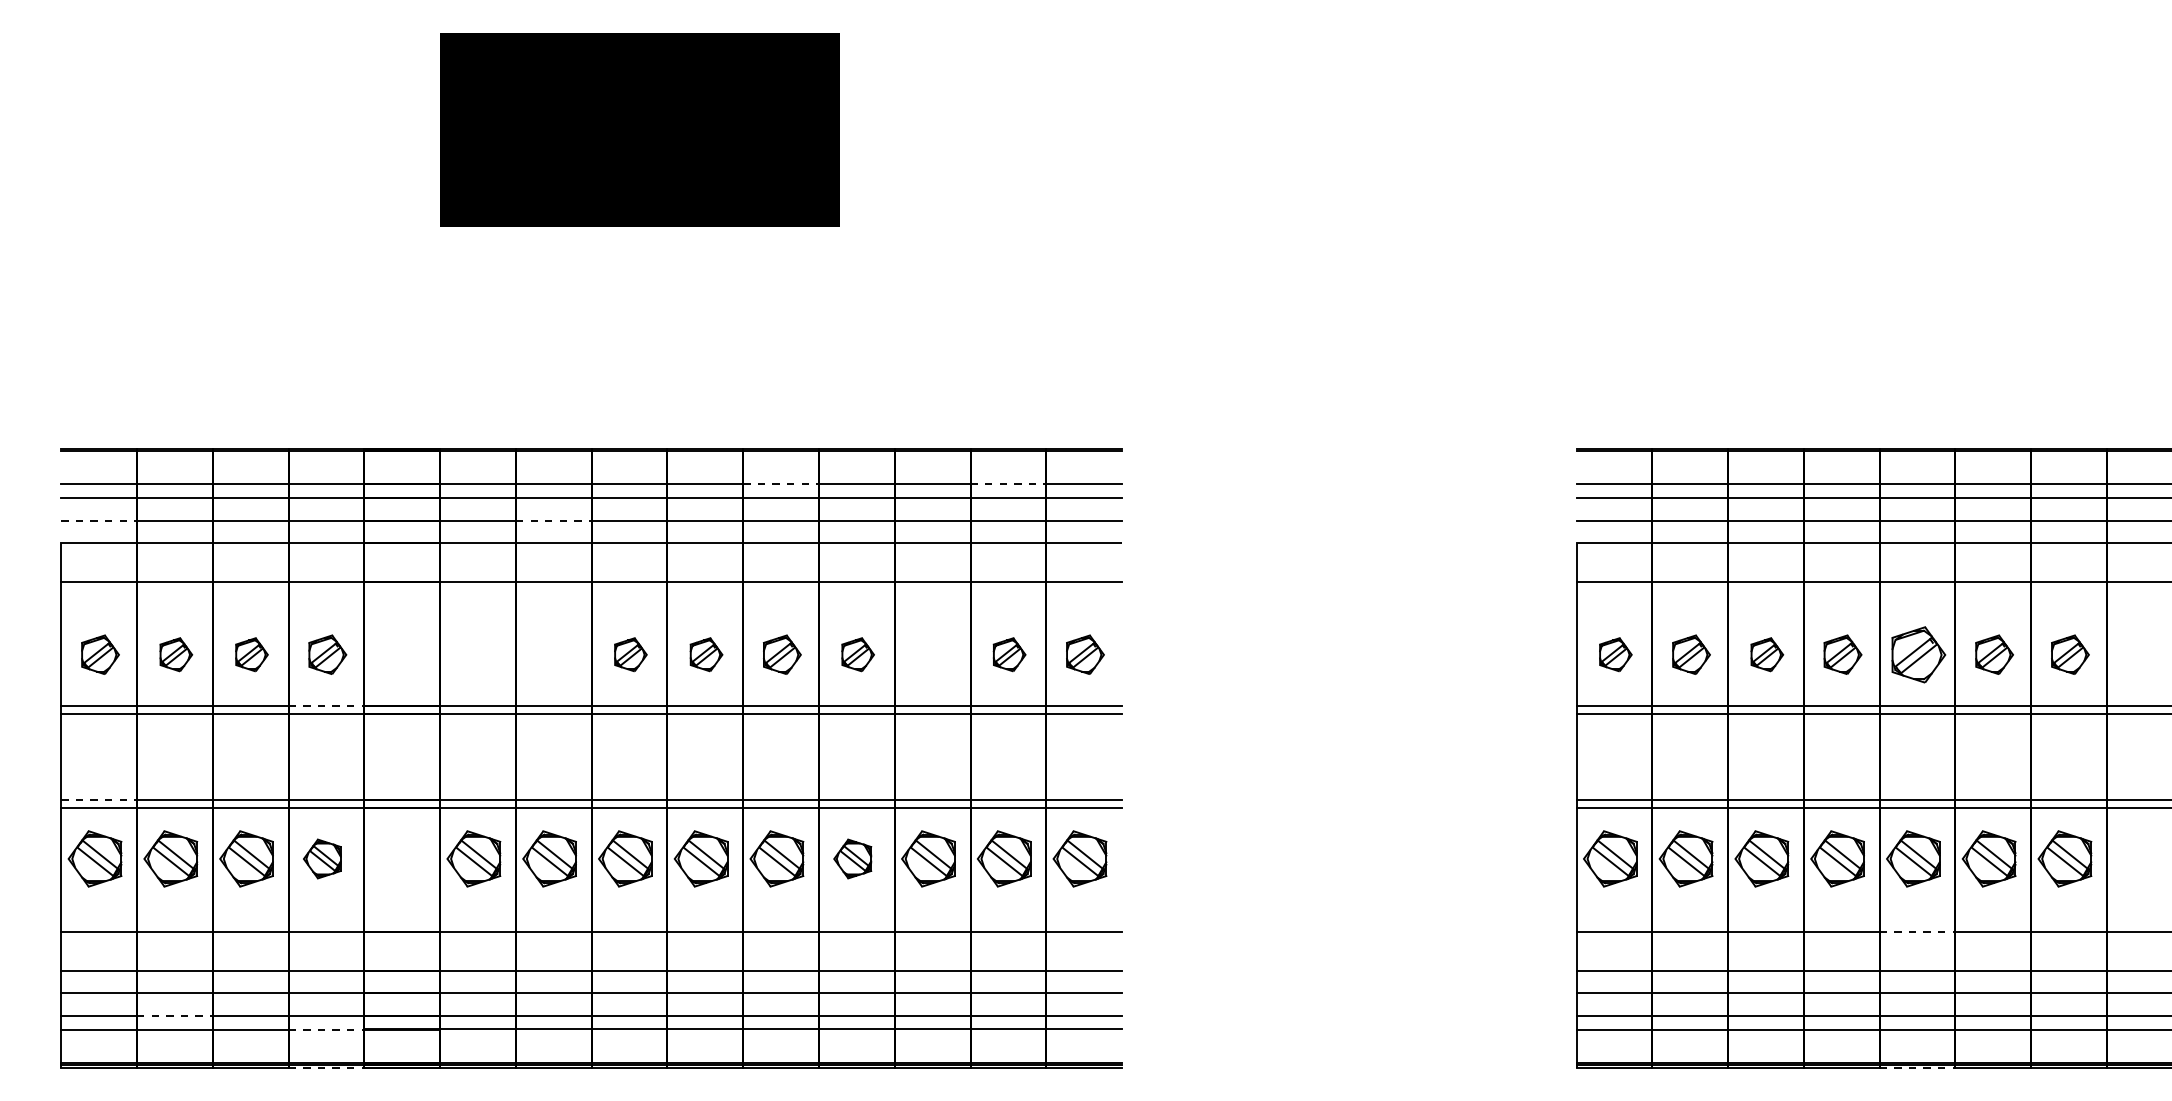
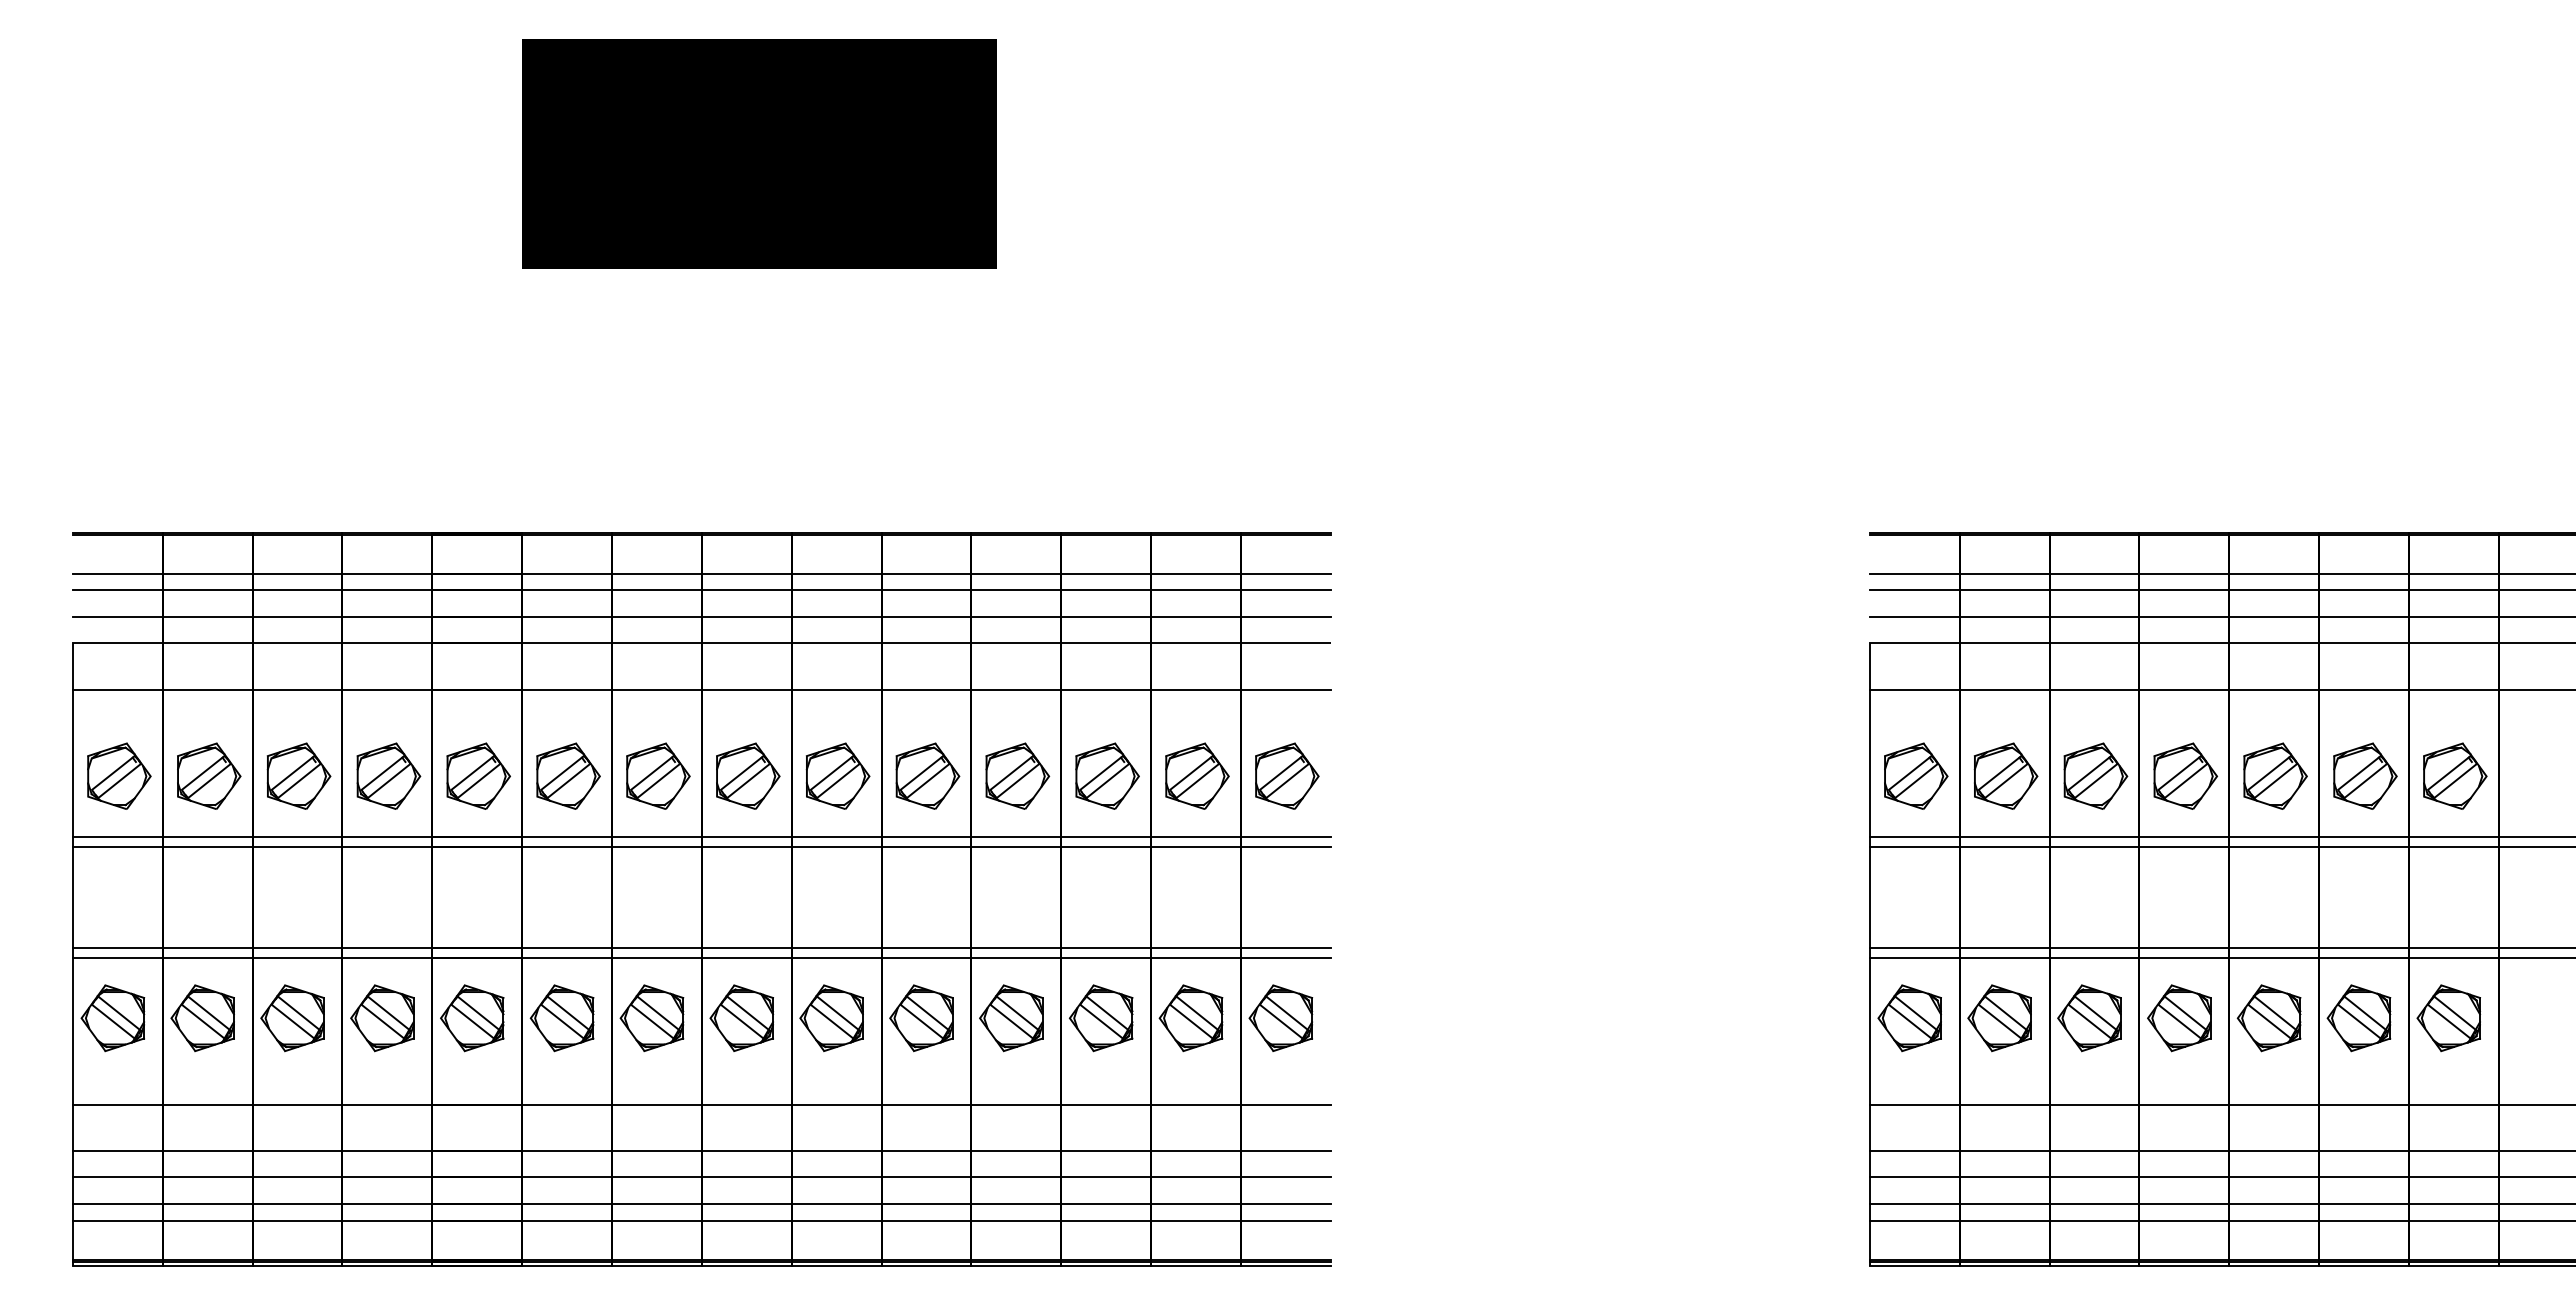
line: (781, 484) -> (926, 574), dashed -> solid
line: (1007, 484) -> (1195, 574), dashed -> solid
line: (98, 520) -> (117, 617), dashed -> solid
line: (553, 520) -> (656, 617), dashed -> solid
part: (100, 654) -> (119, 775), size x1.43
part: (176, 654) -> (209, 775), size x1.67
part: (251, 654) -> (298, 775), size x1.67
part: (327, 654) -> (388, 775), size x1.43
part: (403, 654) -> (478, 775), added
part: (479, 654) -> (568, 775), added
part: (555, 654) -> (658, 775), added
part: (631, 654) -> (748, 775), size x1.67
part: (706, 654) -> (837, 775), size x1.67
part: (781, 654) -> (927, 775), size x1.43
part: (857, 654) -> (1017, 775), size x1.67
part: (933, 654) -> (1107, 775), added
part: (1009, 654) -> (1197, 775), size x1.67
part: (1085, 654) -> (1287, 775), size x1.43
part: (1616, 654) -> (1916, 775), size x1.67
part: (1691, 654) -> (2005, 775), size x1.43
part: (1766, 654) -> (2095, 775), size x1.67
part: (1842, 654) -> (2185, 775), size x1.43
part: (1994, 654) -> (2365, 775), size x1.43
part: (2070, 654) -> (2455, 775), size x1.43
line: (326, 706) -> (387, 837), dashed -> solid
line: (98, 800) -> (117, 948), dashed -> solid
part: (322, 859) -> (382, 1018), size x1.43
part: (398, 859) -> (472, 1018), added
part: (852, 859) -> (1011, 1018), size x1.43
line: (1917, 931) -> (2274, 1104), dashed -> solid
line: (174, 1016) -> (207, 1204), dashed -> solid
line: (326, 1029) -> (387, 1220), dashed -> solid
line: (326, 1068) -> (387, 1266), dashed -> solid
line: (1917, 1068) -> (2274, 1266), dashed -> solid

